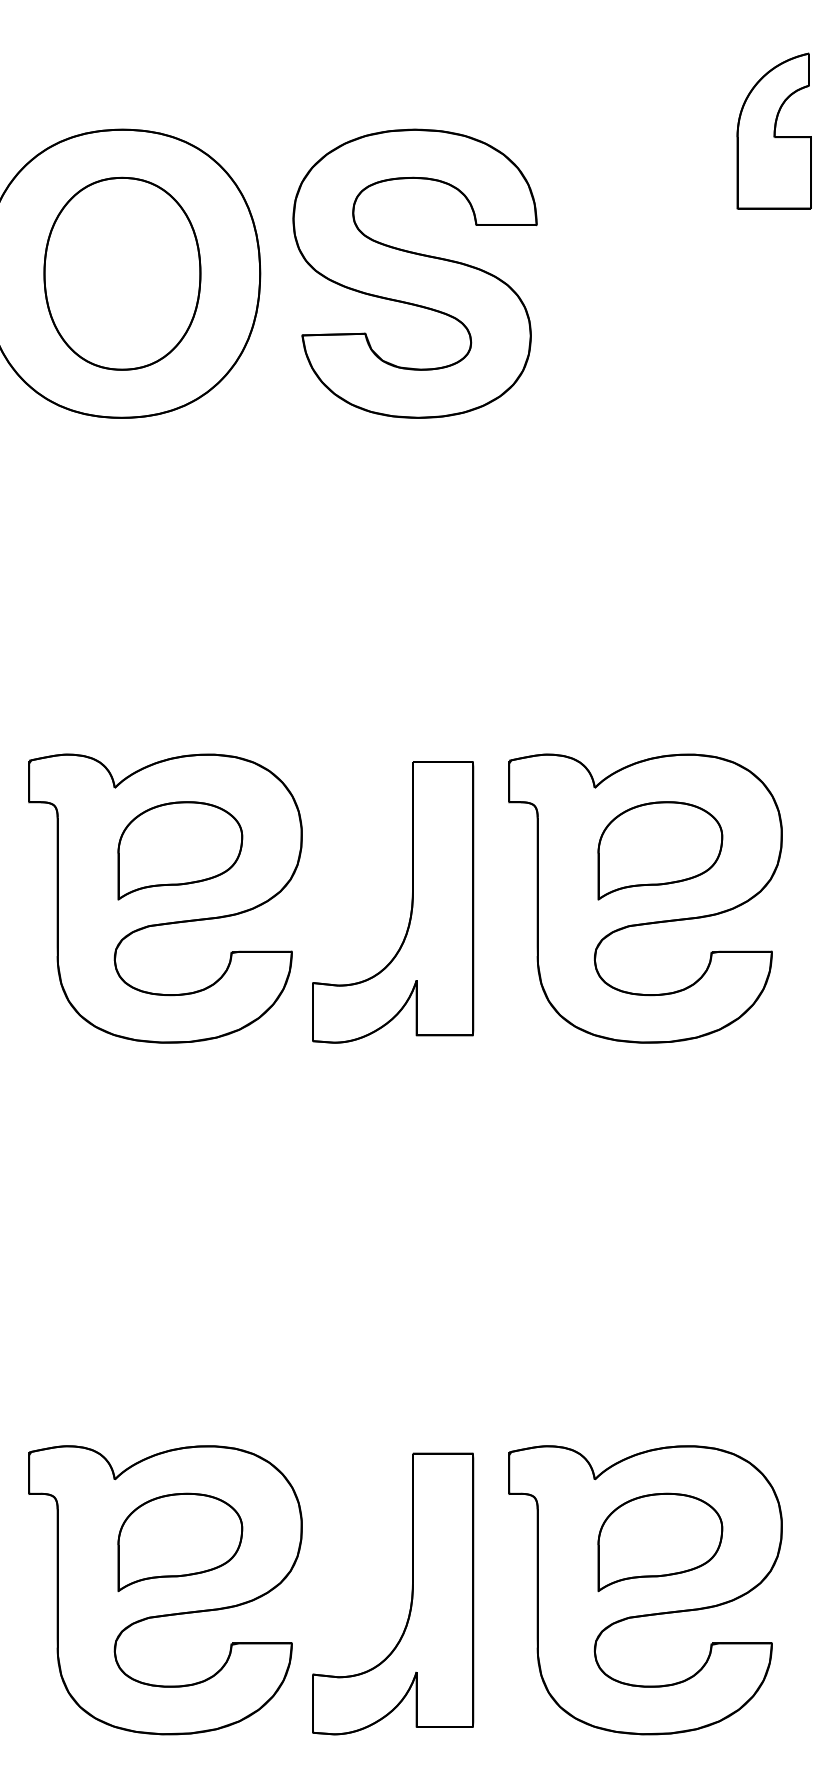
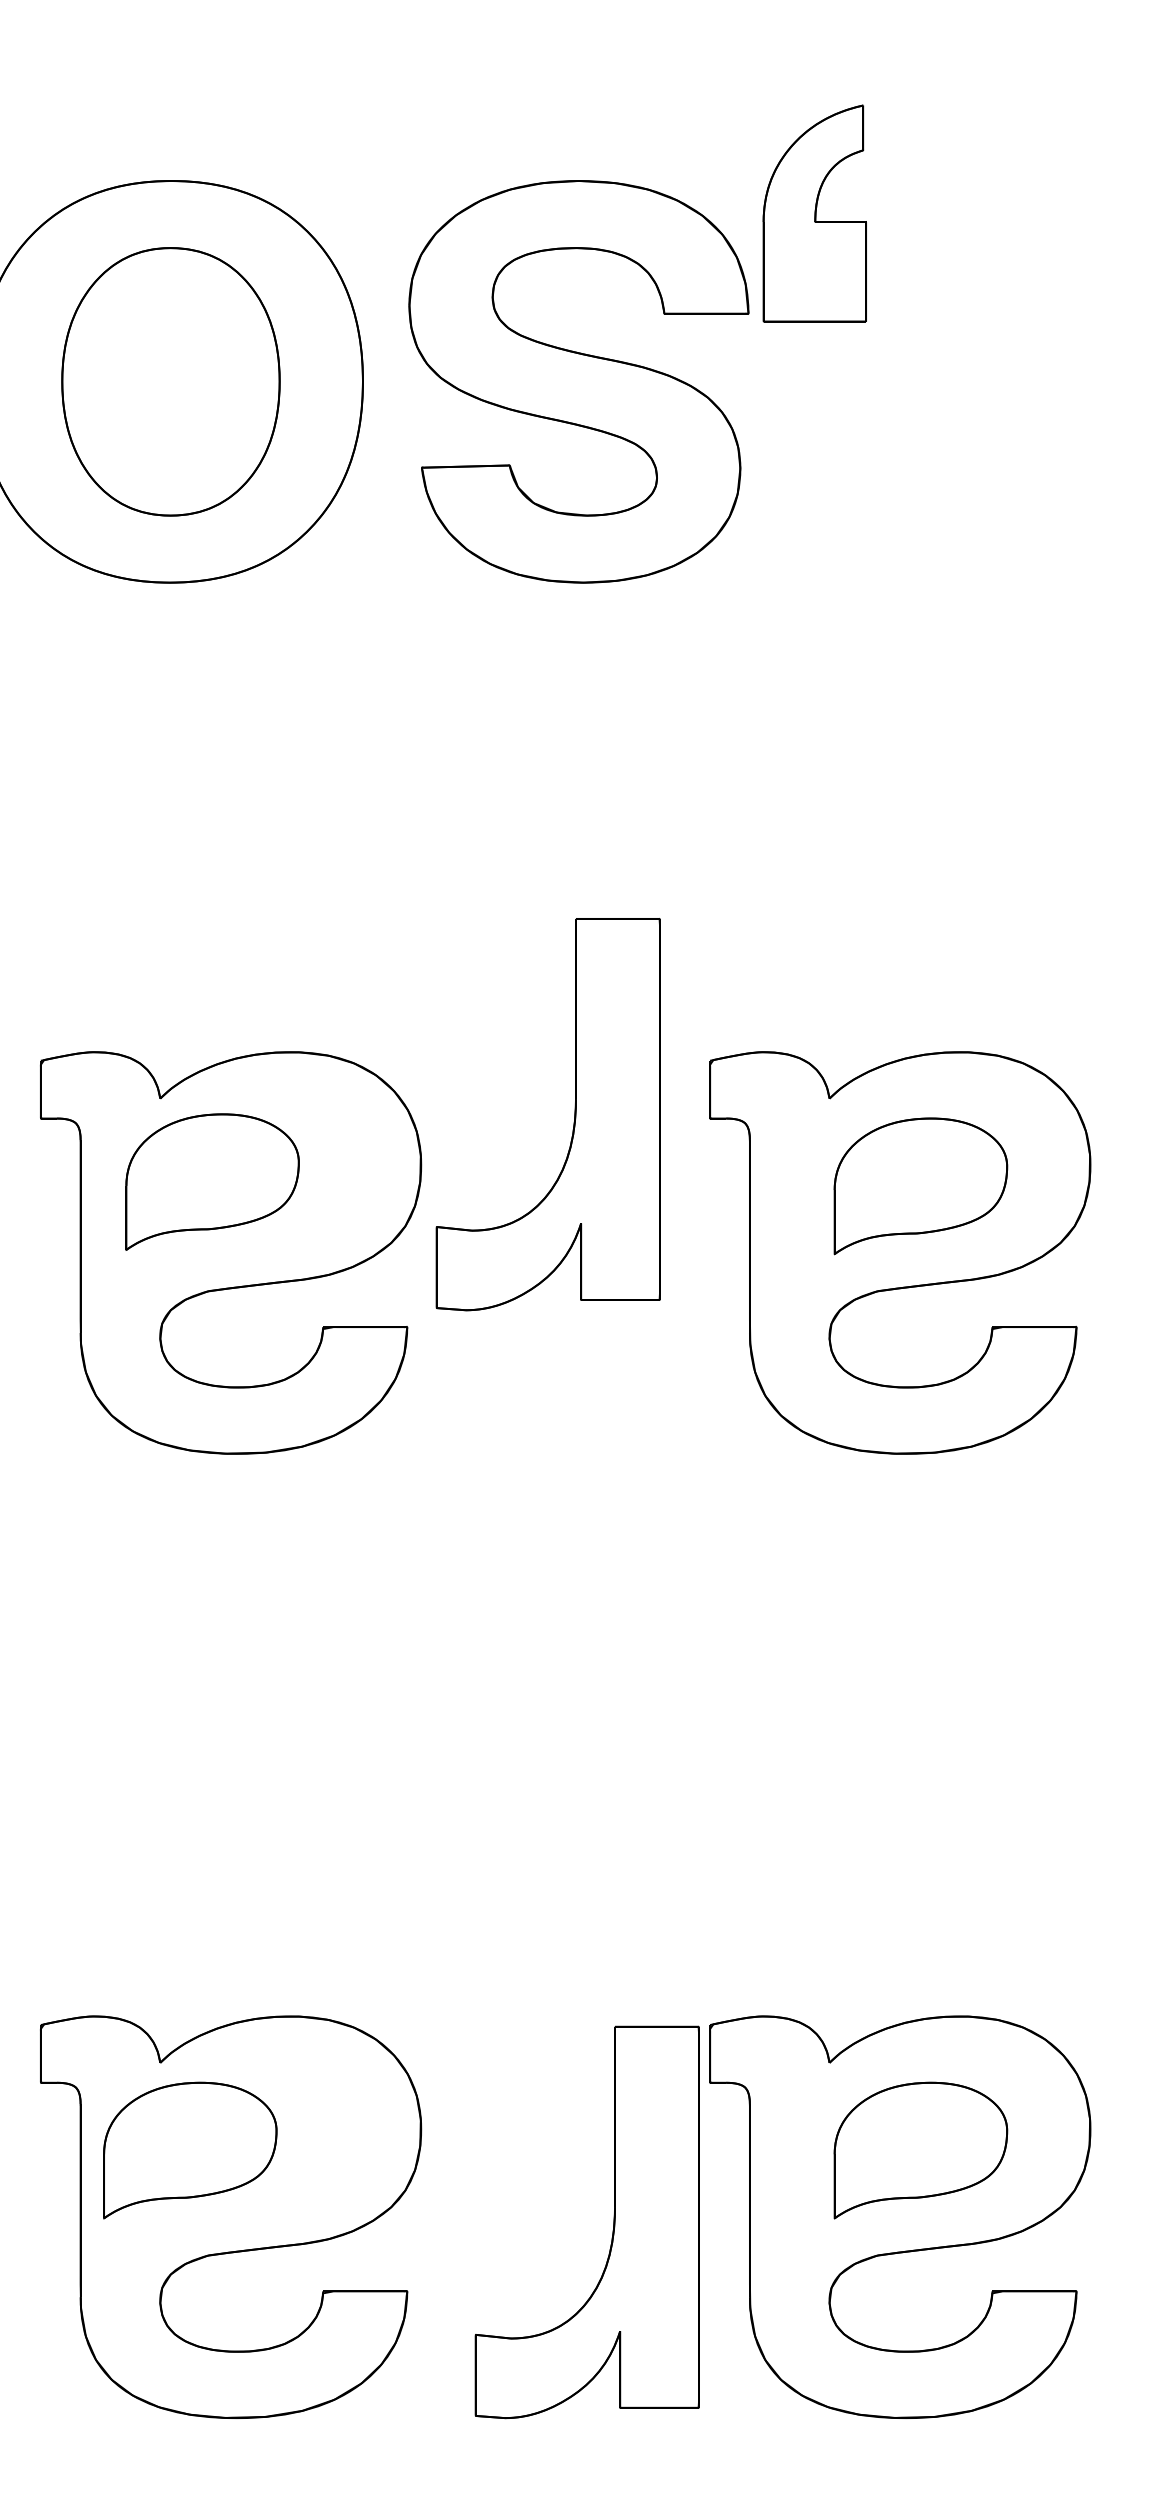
part: (773, 130) -> (813, 212), moved
part: (180, 850) -> (212, 1181), moved
part: (411, 902) -> (573, 1114), moved
part: (180, 1542) -> (190, 2150), moved
part: (411, 1593) -> (612, 2221), moved

